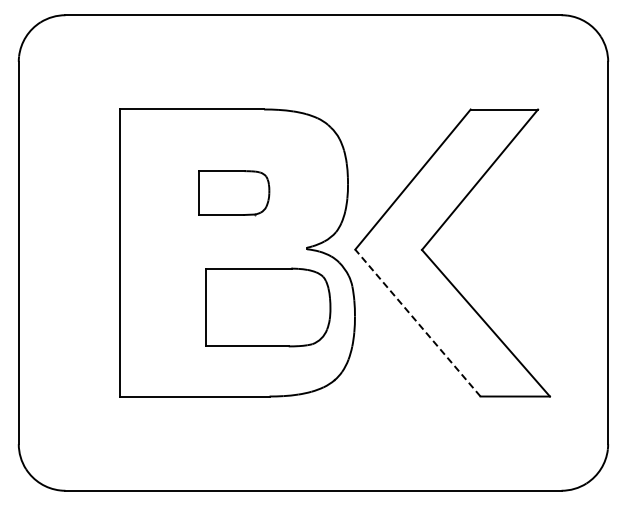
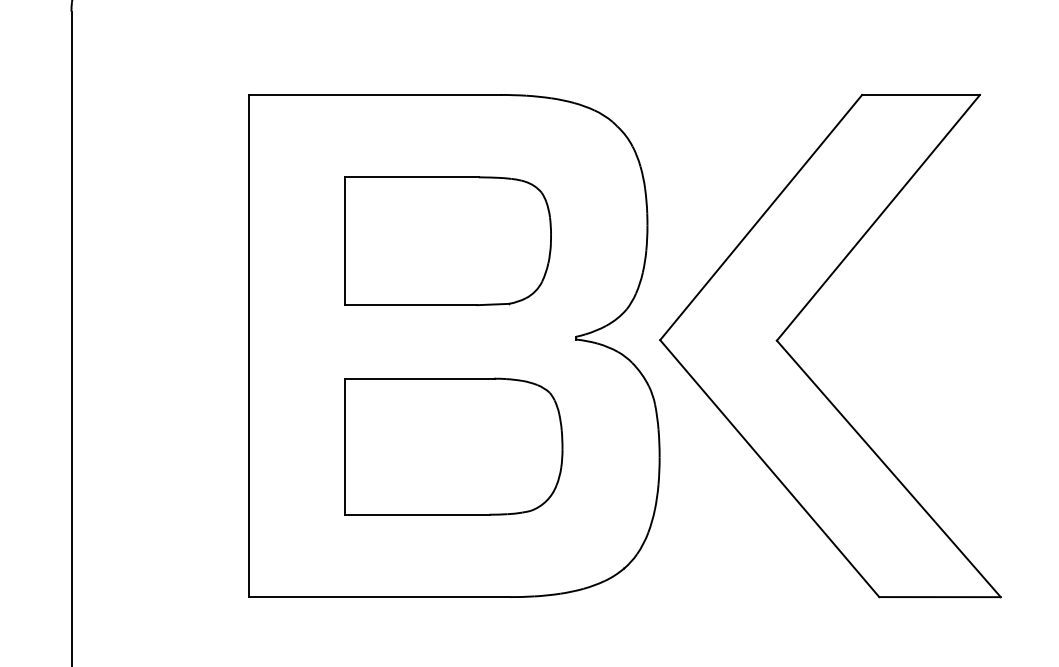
part: (233, 192) -> (447, 240), size x1.67
part: (268, 307) -> (454, 446), moved
line: (417, 323) -> (769, 469), dashed -> solid

